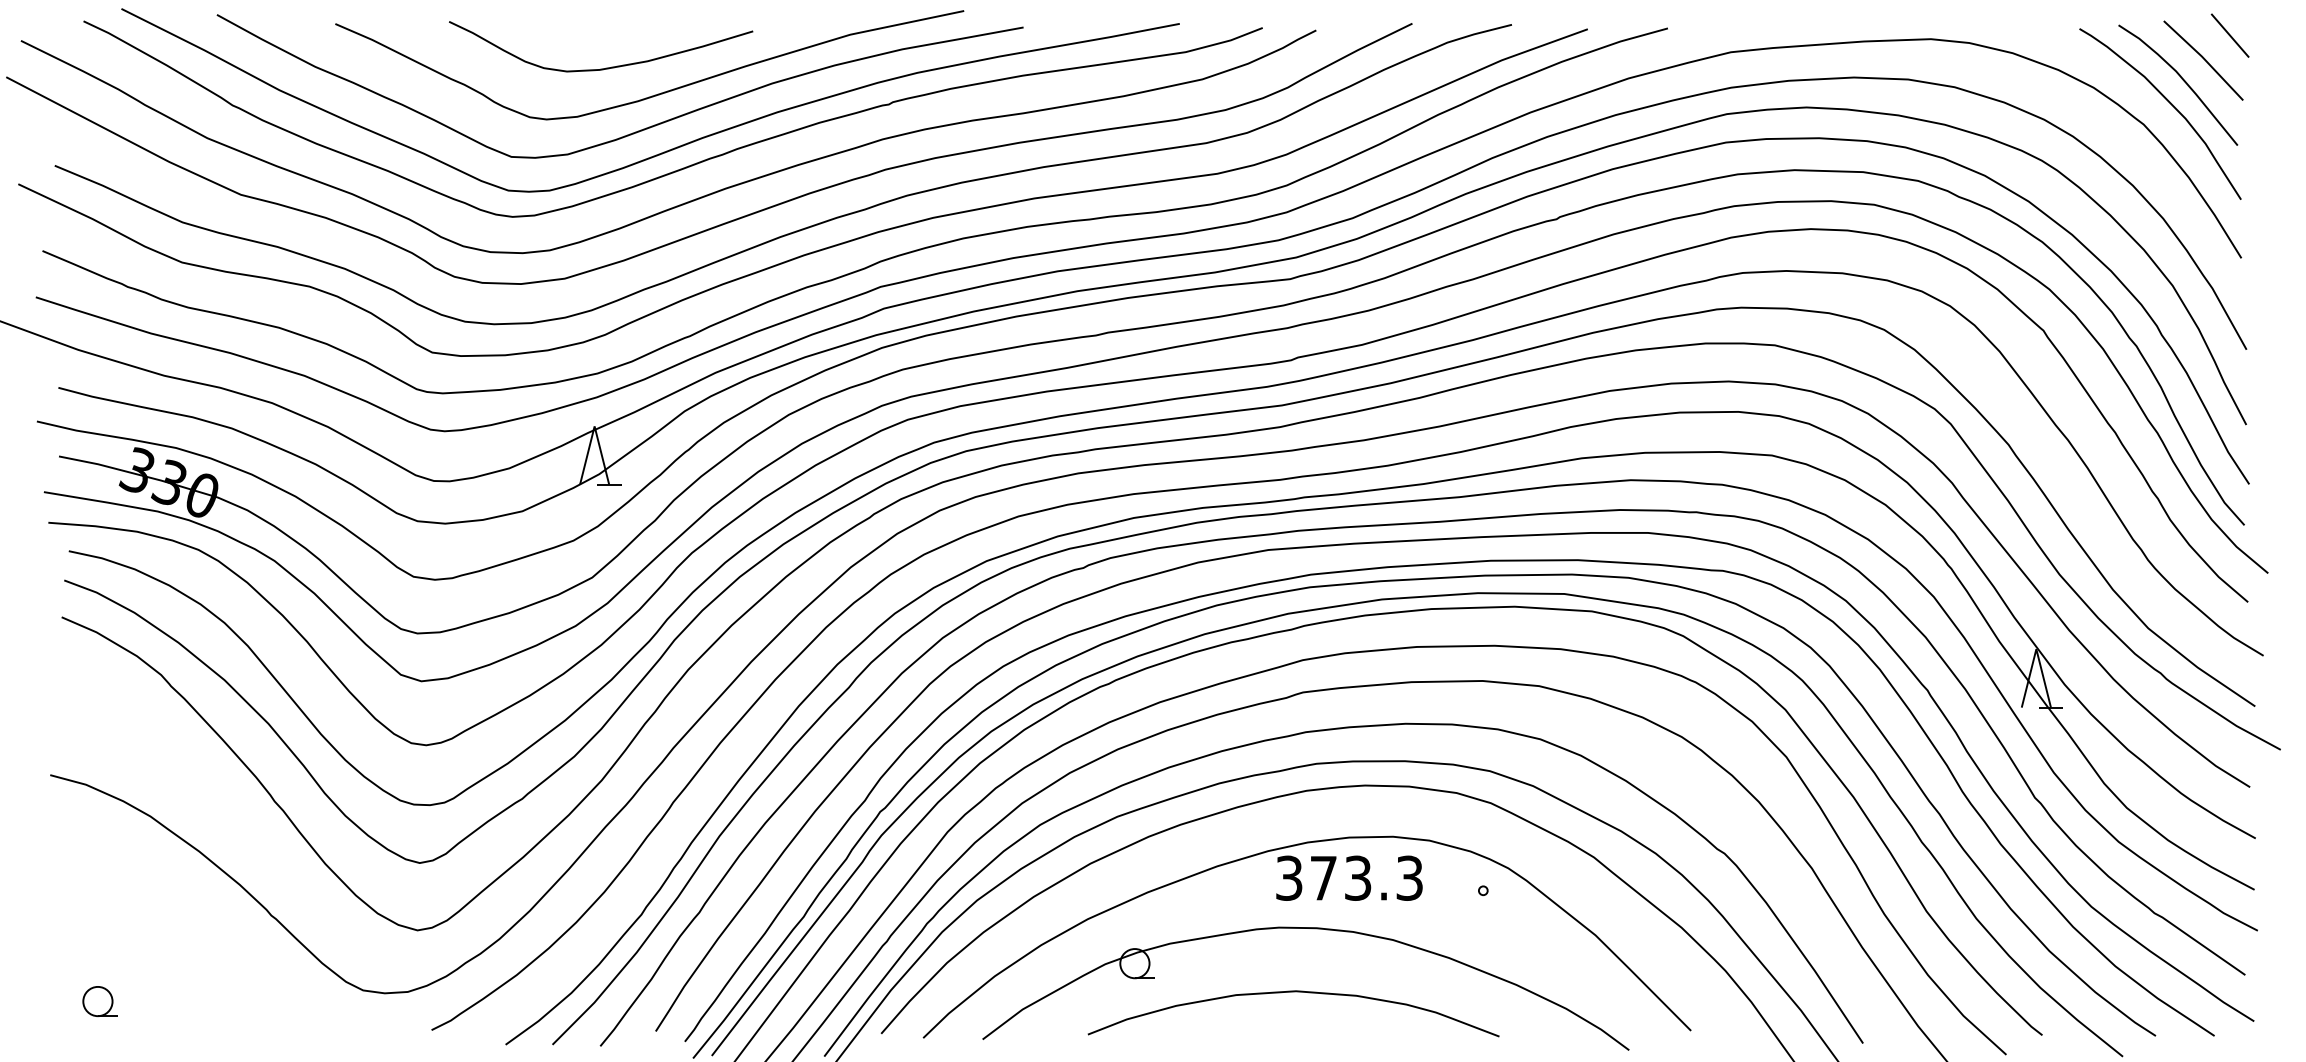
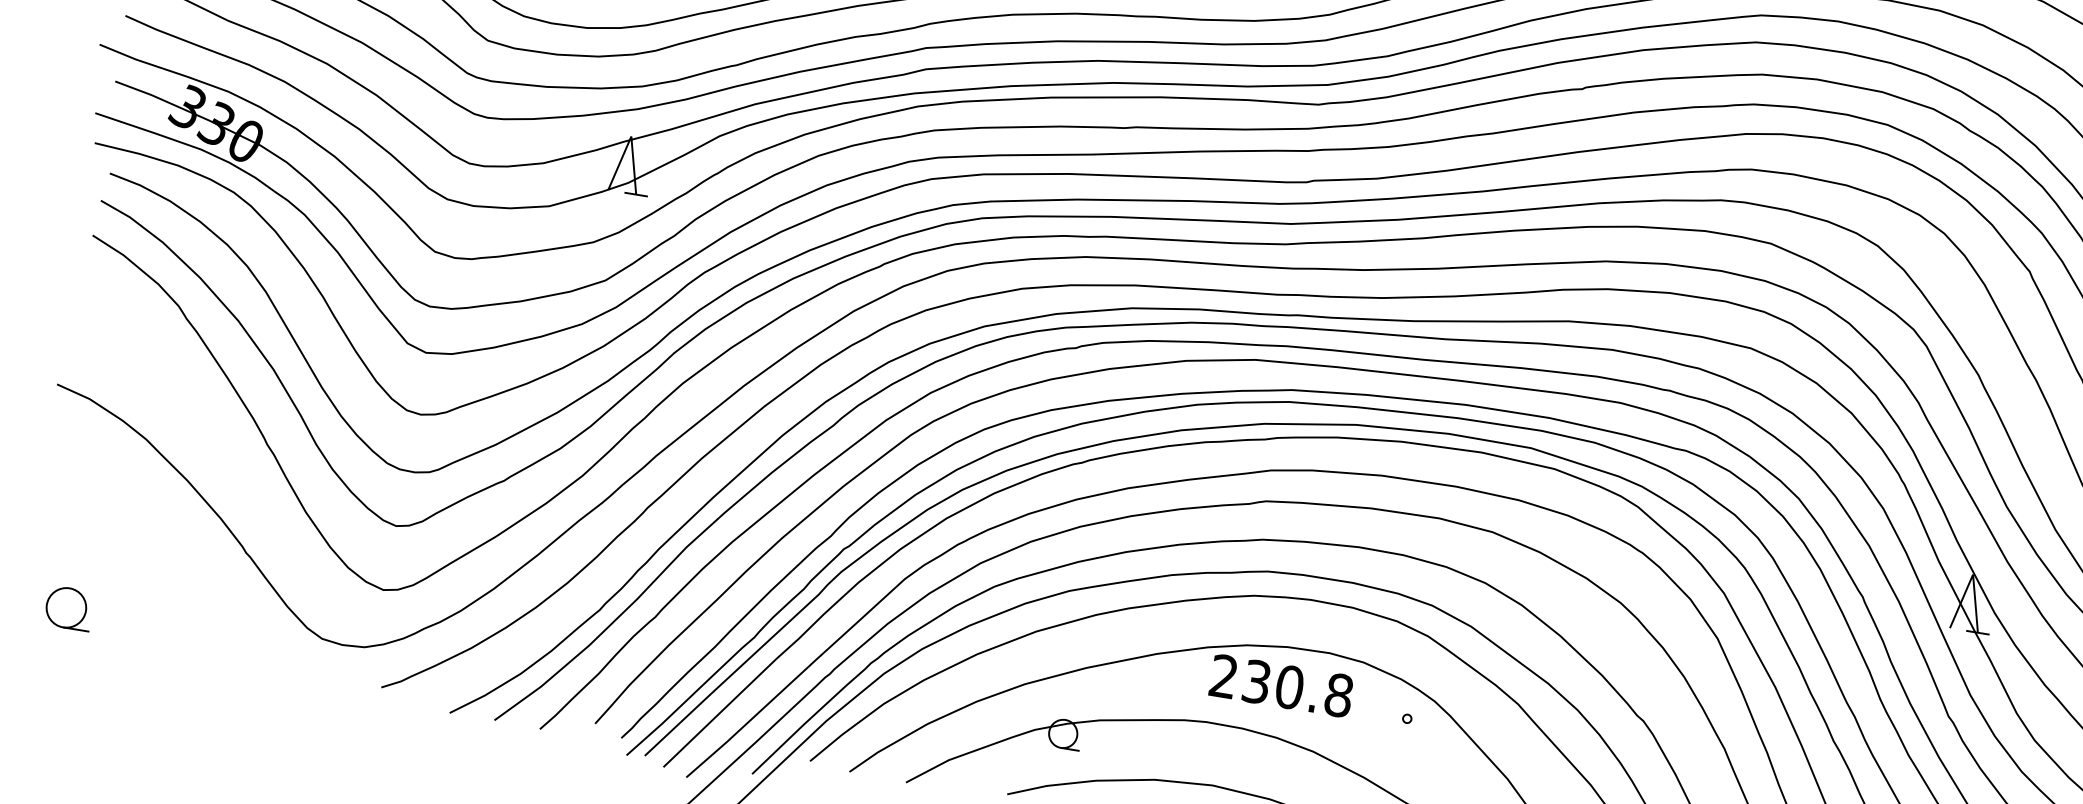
text: (1349, 877) -> (1281, 685), 373.3 -> 230.8
part: (99, 1001) -> (68, 608), size x1.4

